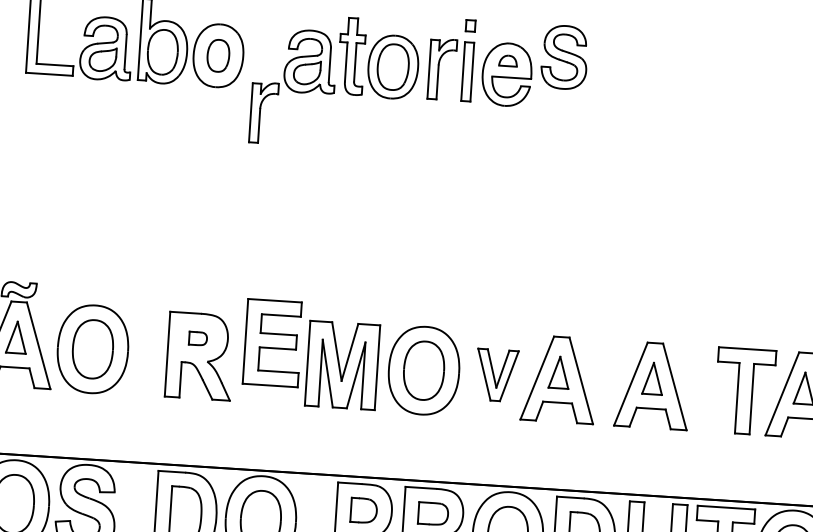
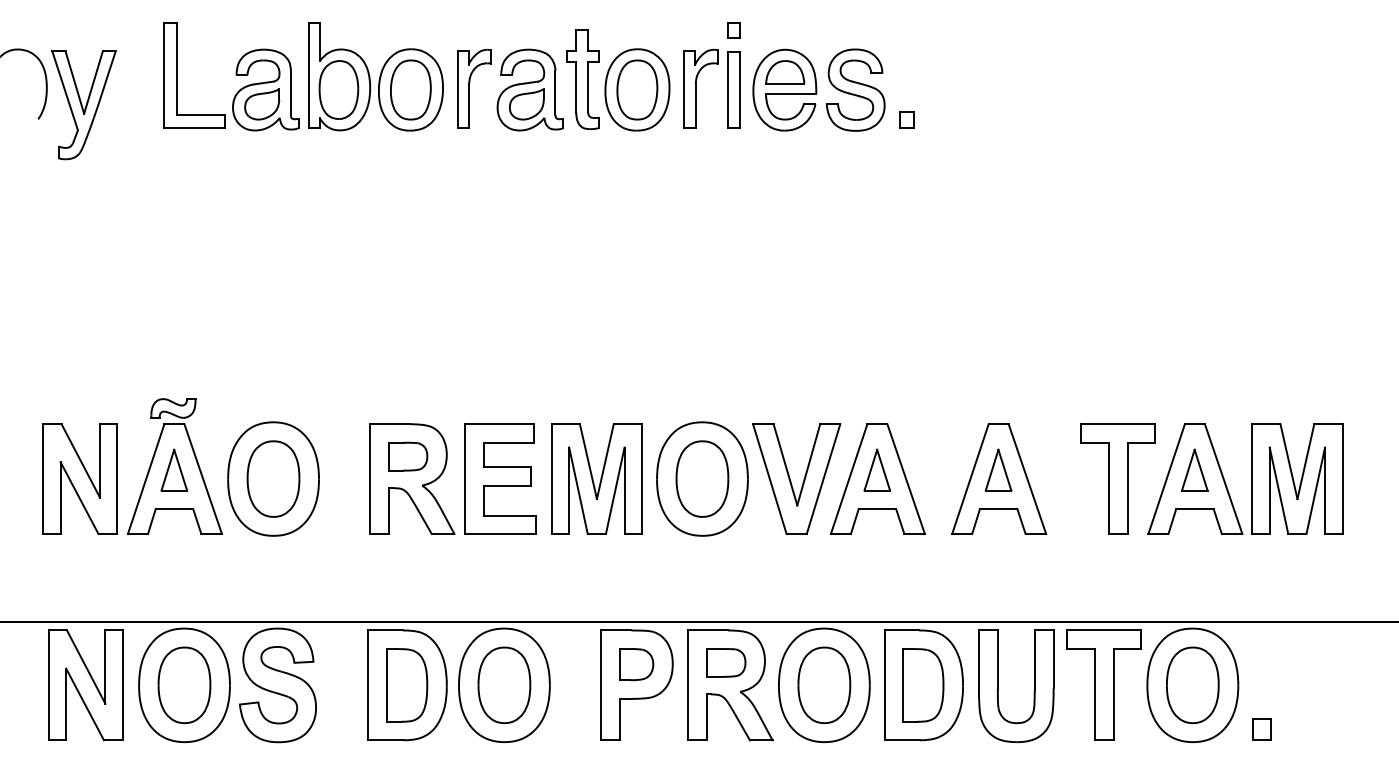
part: (218, 55) -> (410, 89), size x1.43
part: (564, 56) -> (855, 89), moved
part: (508, 61) -> (785, 72), size x1.67
part: (599, 103) -> (906, 119), added
part: (264, 112) -> (474, 88), moved
part: (198, 338) -> (408, 456), size x1.67
part: (273, 342) -> (500, 478), moved
part: (496, 374) -> (796, 478), size x1.67

